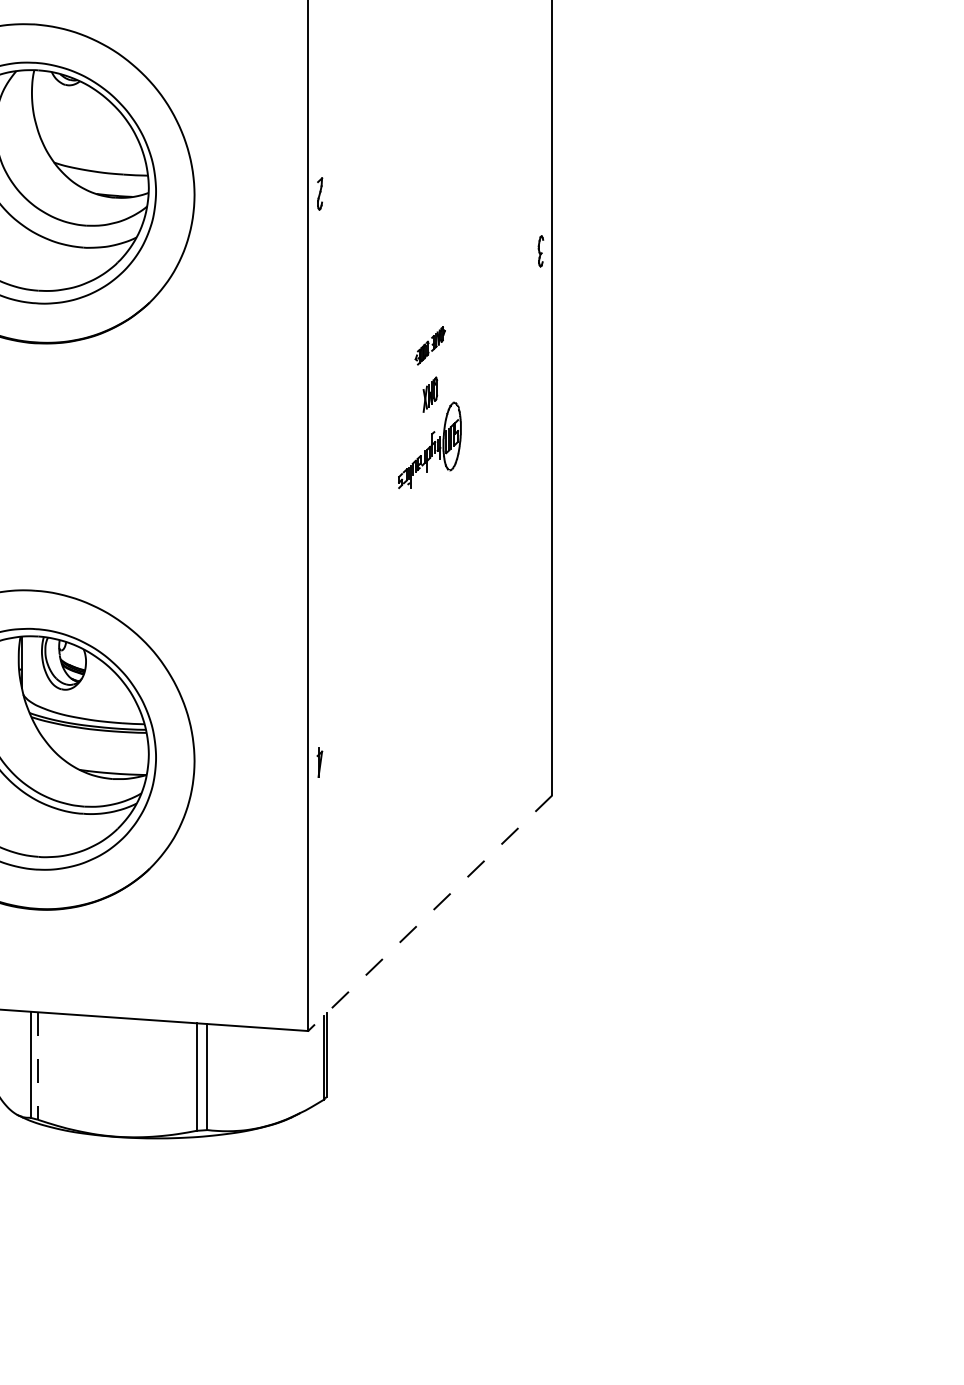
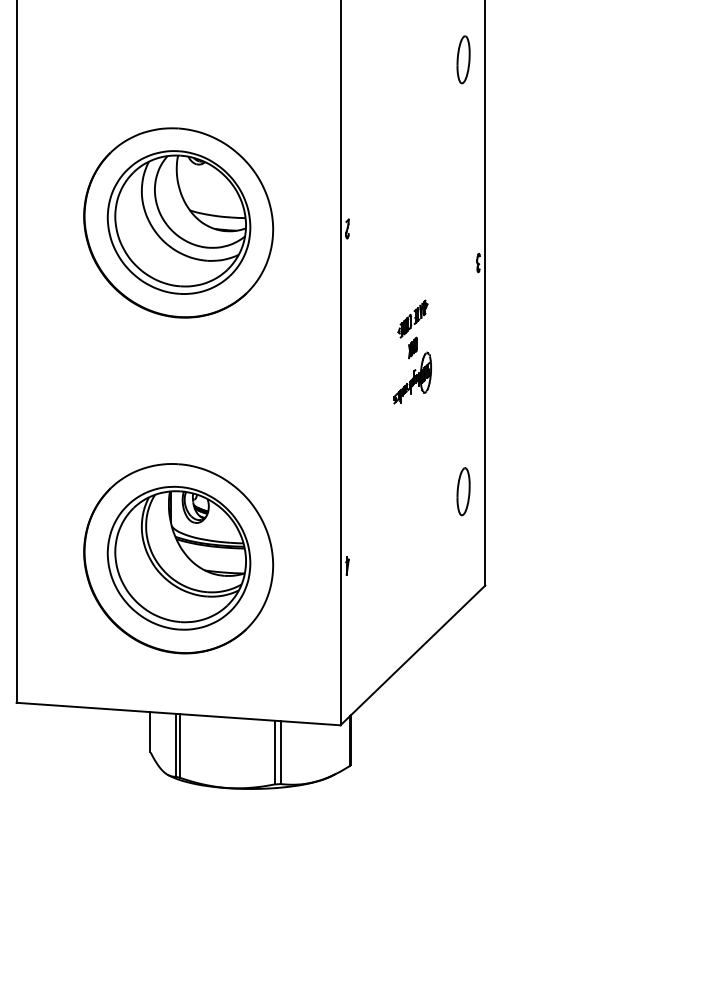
part: (429, 344) -> (412, 318), size x1.67
part: (515, 636) -> (463, 491), added
line: (429, 913) -> (412, 655), dashed -> solid
line: (38, 1066) -> (180, 746), dashed -> solid

